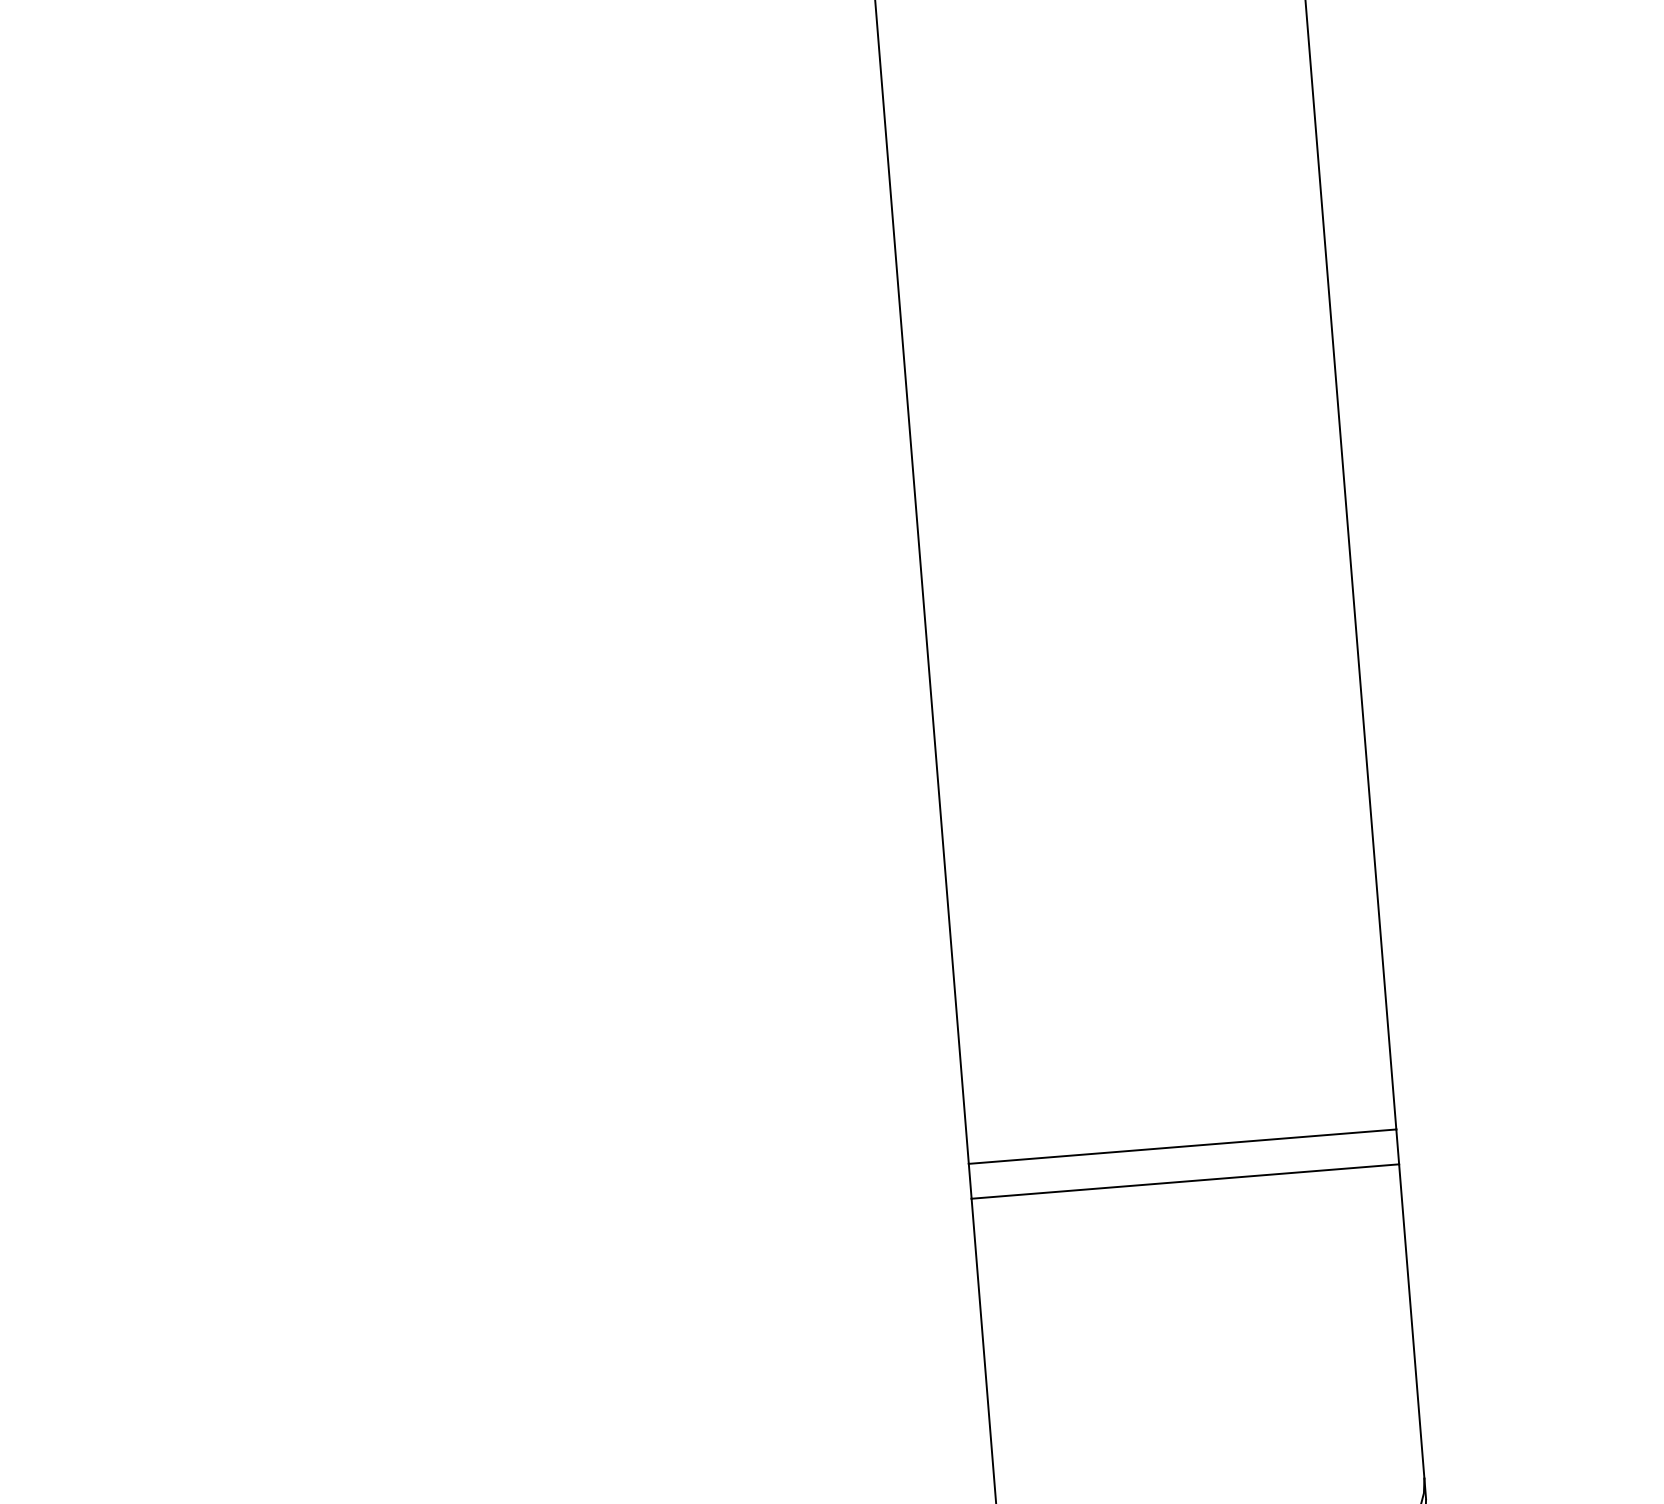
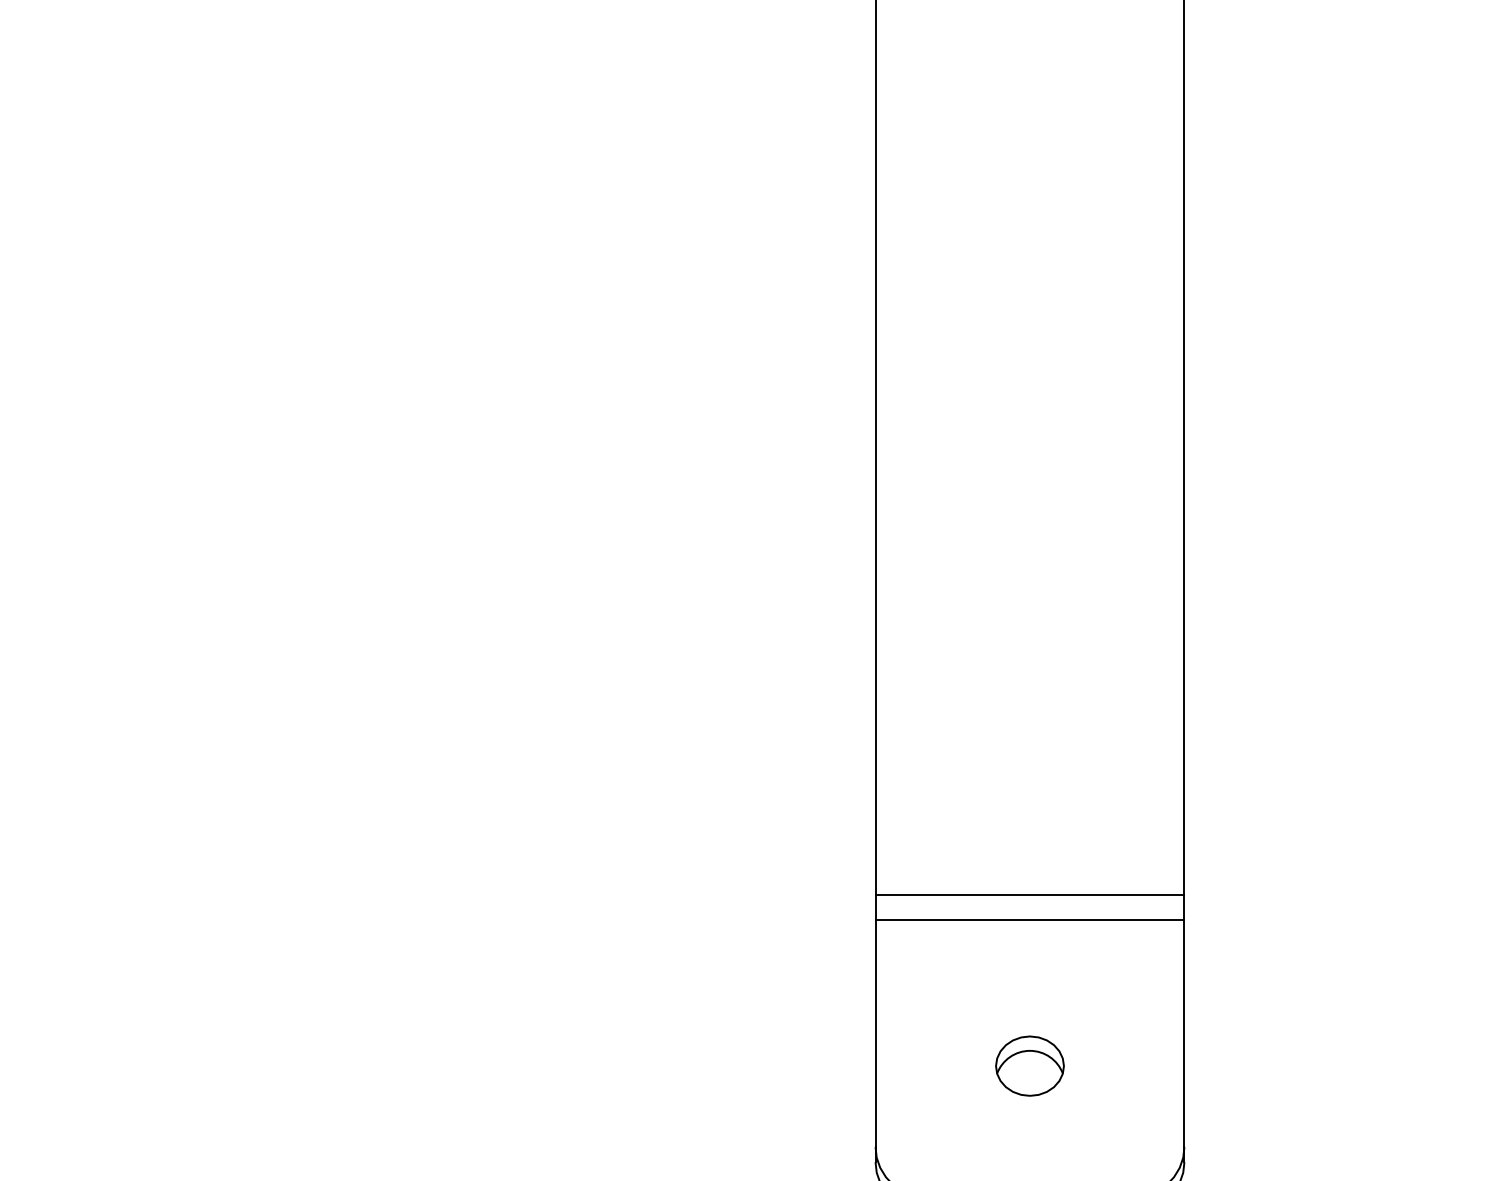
part: (1200, 1382) -> (1029, 1065), added

